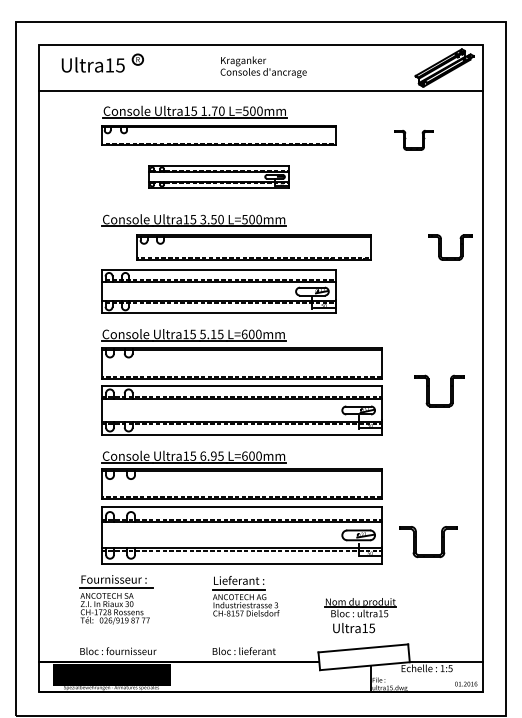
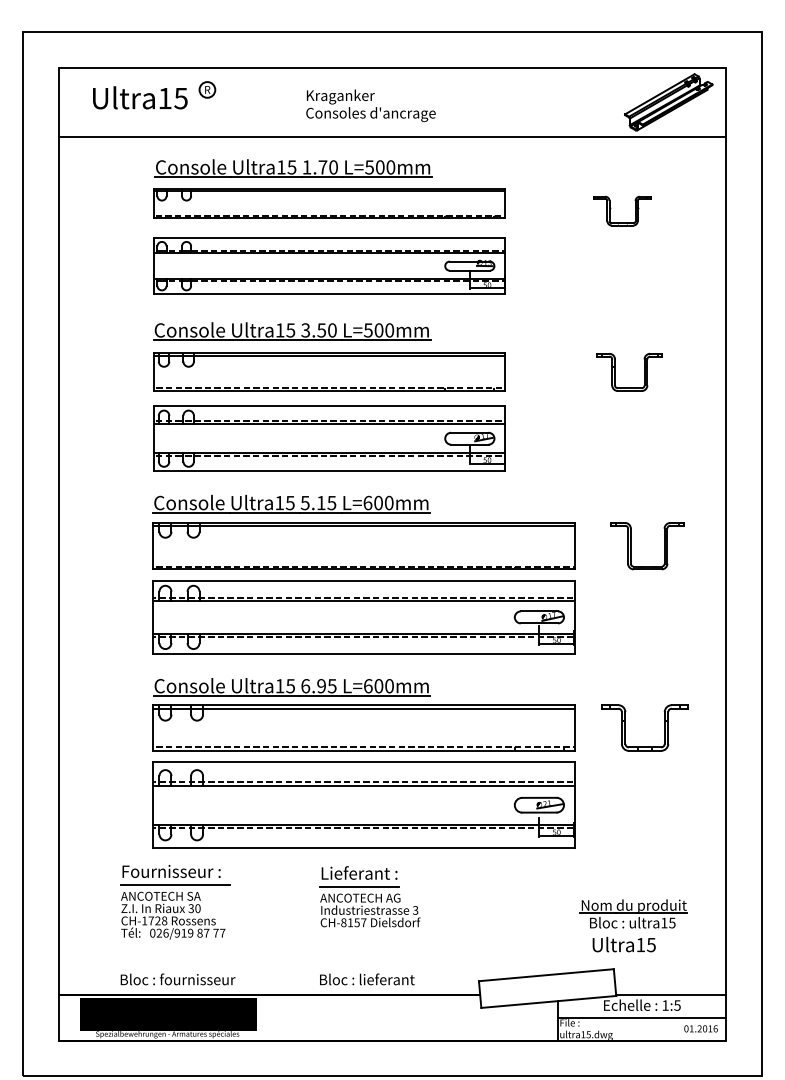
text: (263, 66) -> (370, 104), moved
part: (218, 176) -> (328, 265), size x1.67
part: (253, 247) -> (328, 372), moved
part: (441, 247) -> (615, 372), moved
part: (429, 390) -> (632, 545), moved
part: (416, 542) -> (626, 728), moved
part: (360, 615) -> (633, 925), moved
line: (426, 677) -> (641, 1018), added

